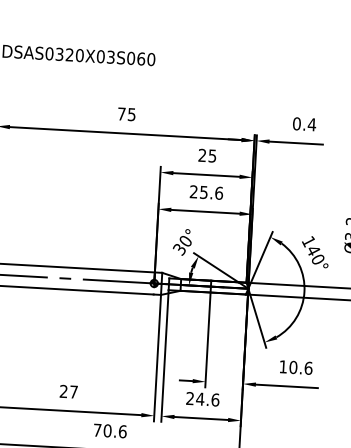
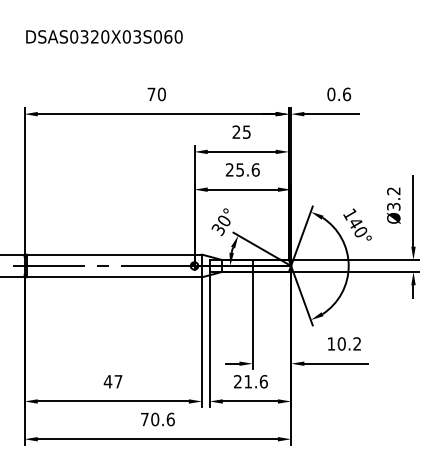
text: (131, 114) -> (161, 94), 75 -> 70
text: (311, 124) -> (346, 94), 0.4 -> 0.6
text: (308, 367) -> (357, 343), 10.6 -> 10.2
text: (63, 391) -> (107, 381), 27 -> 47
text: (200, 398) -> (248, 381), 24.6 -> 21.6

